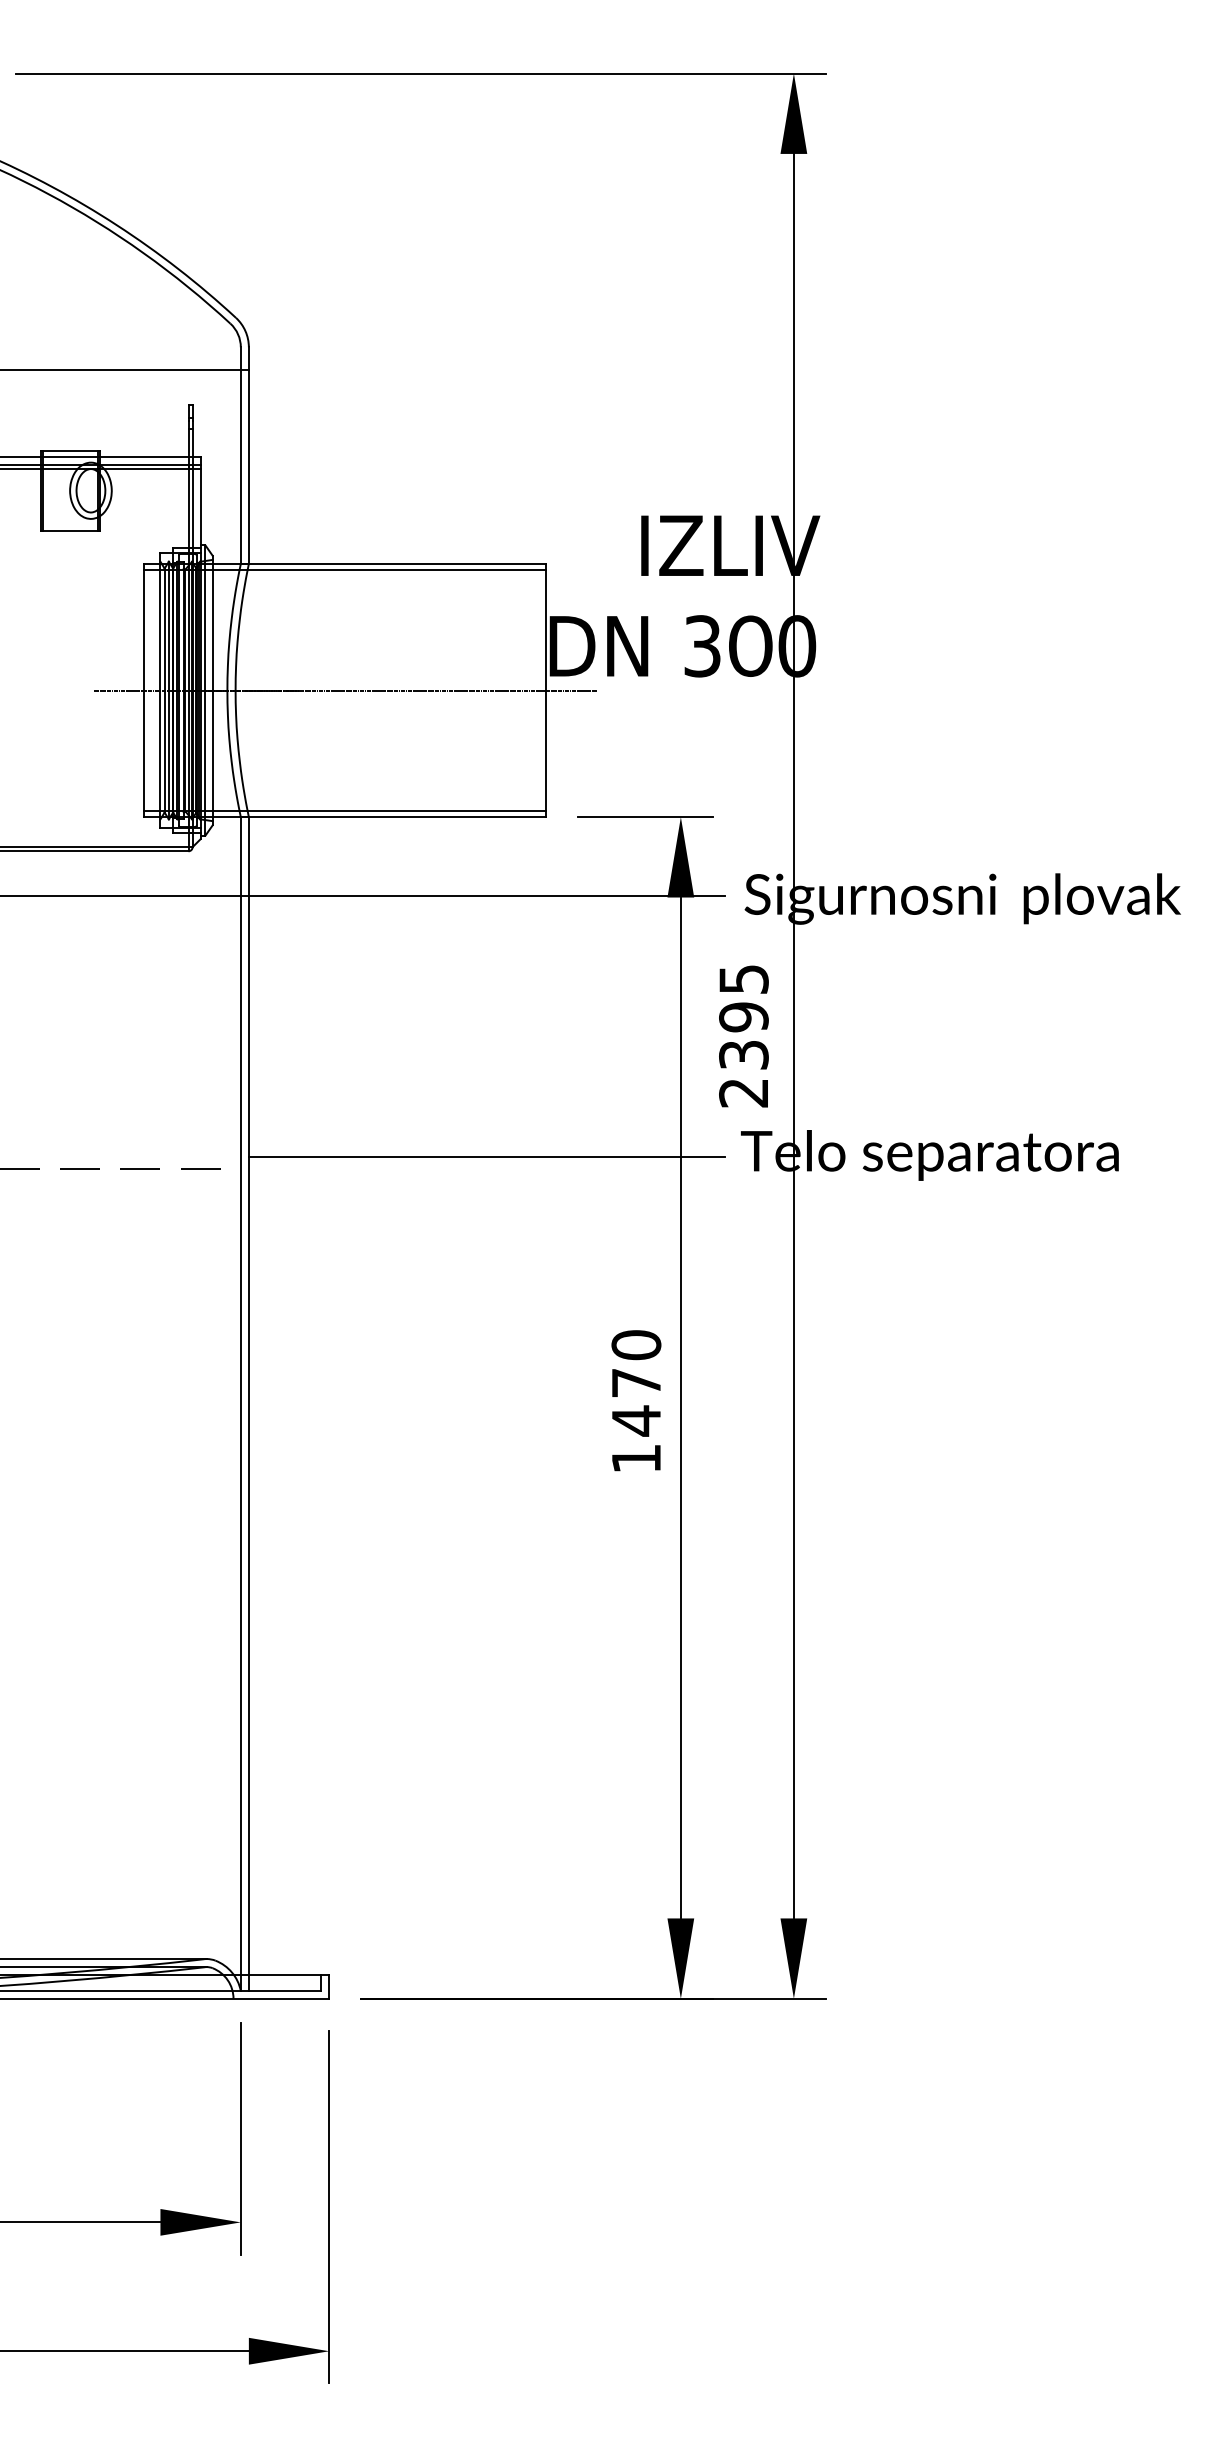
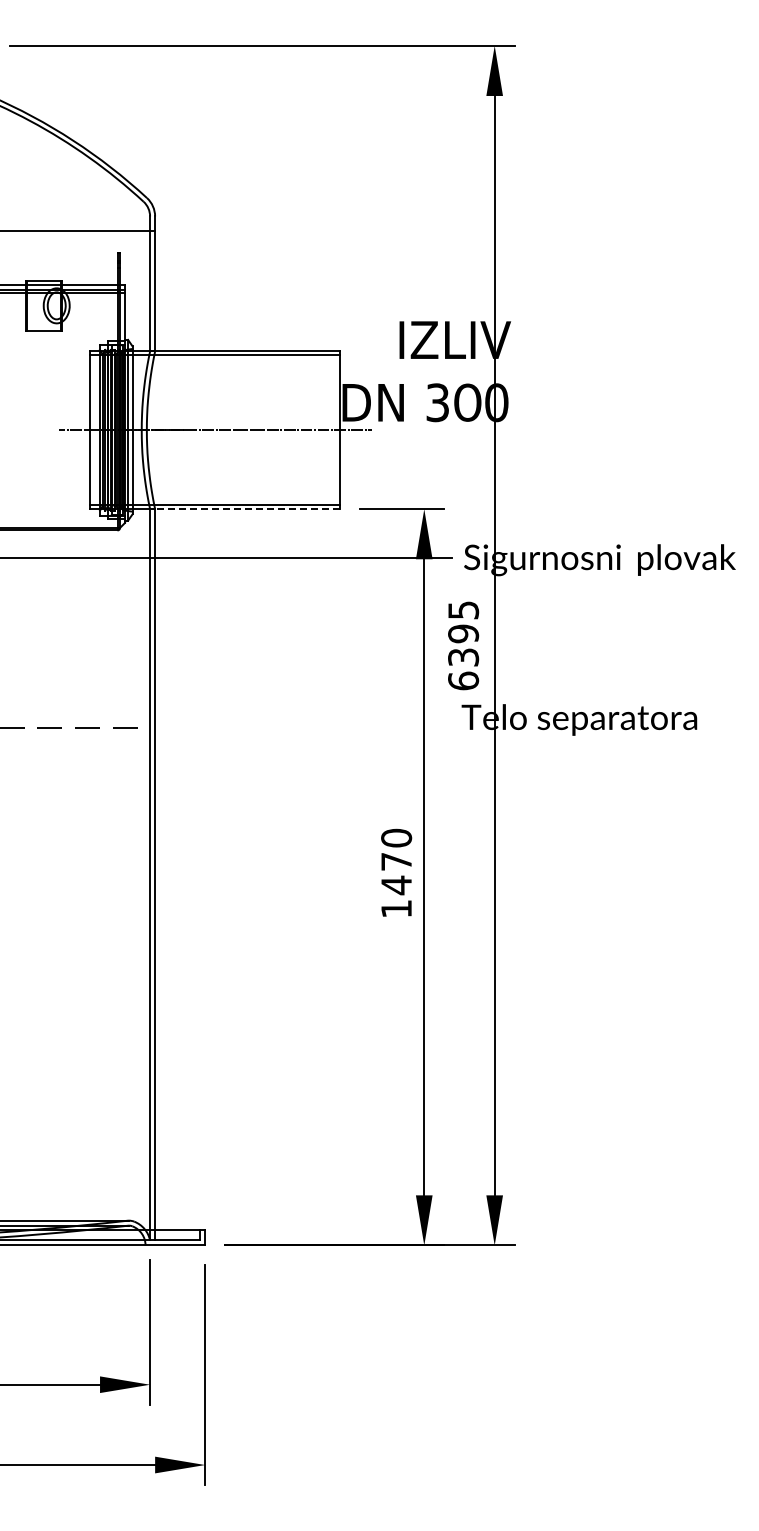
line: (397, 817) -> (247, 509), solid -> dashed
text: (743, 1092) -> (463, 680), 2395 -> 6395
line: (487, 1156) -> (303, 720), removed

